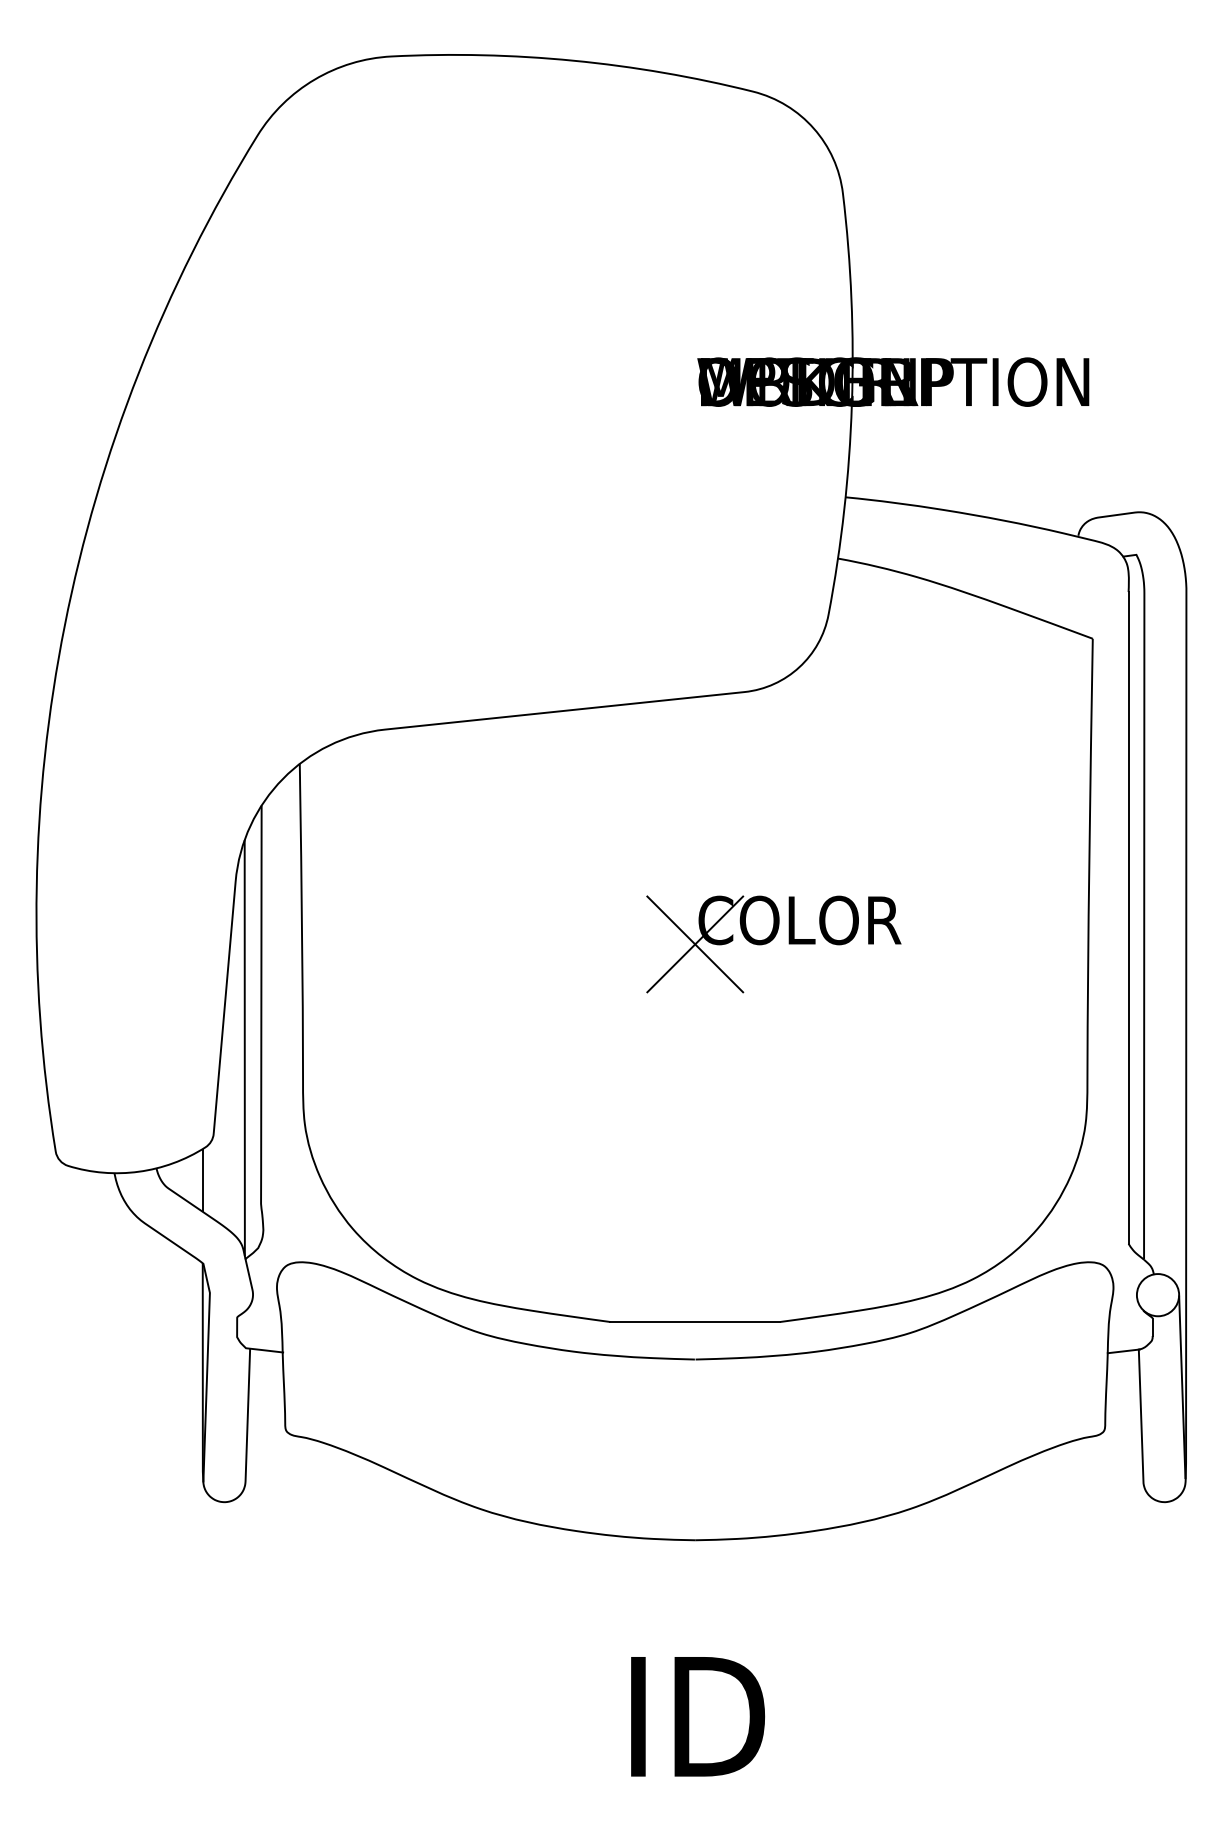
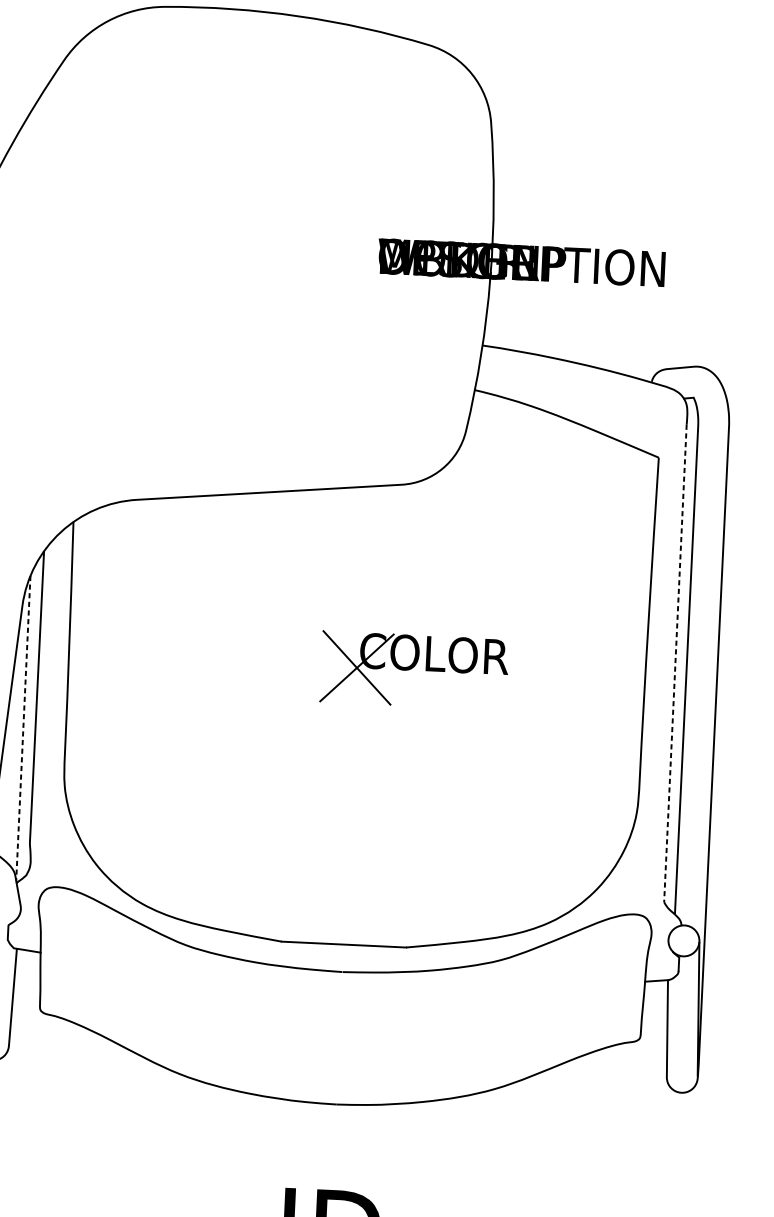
line: (1128, 917) -> (675, 663), solid -> dashed
line: (244, 1048) -> (23, 728), solid -> dashed

